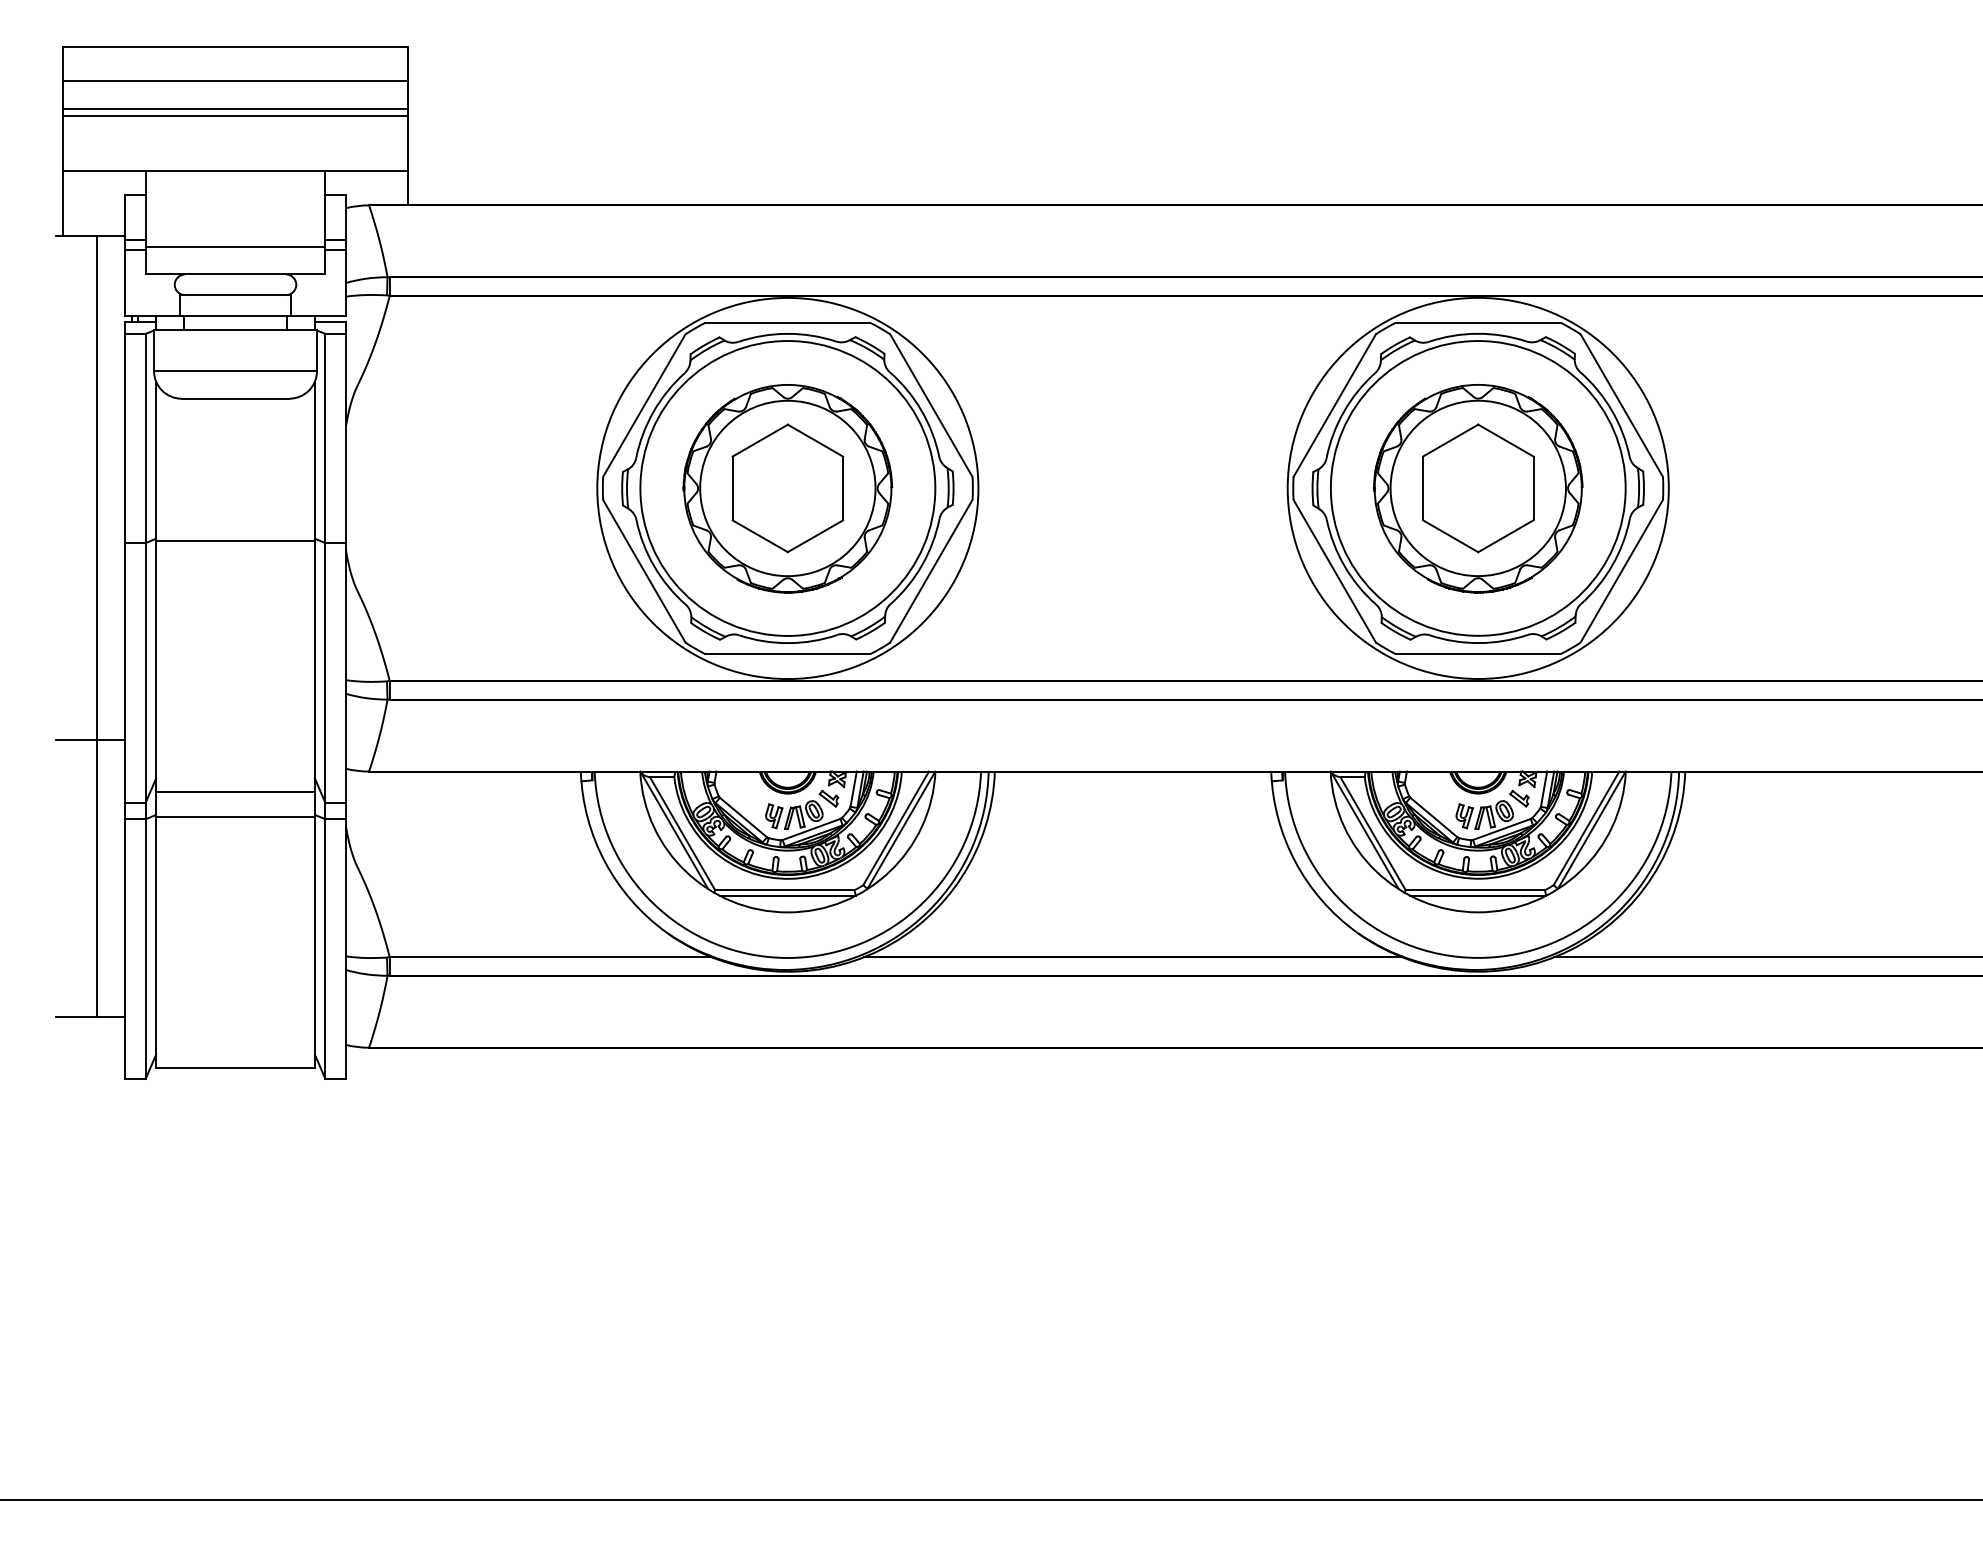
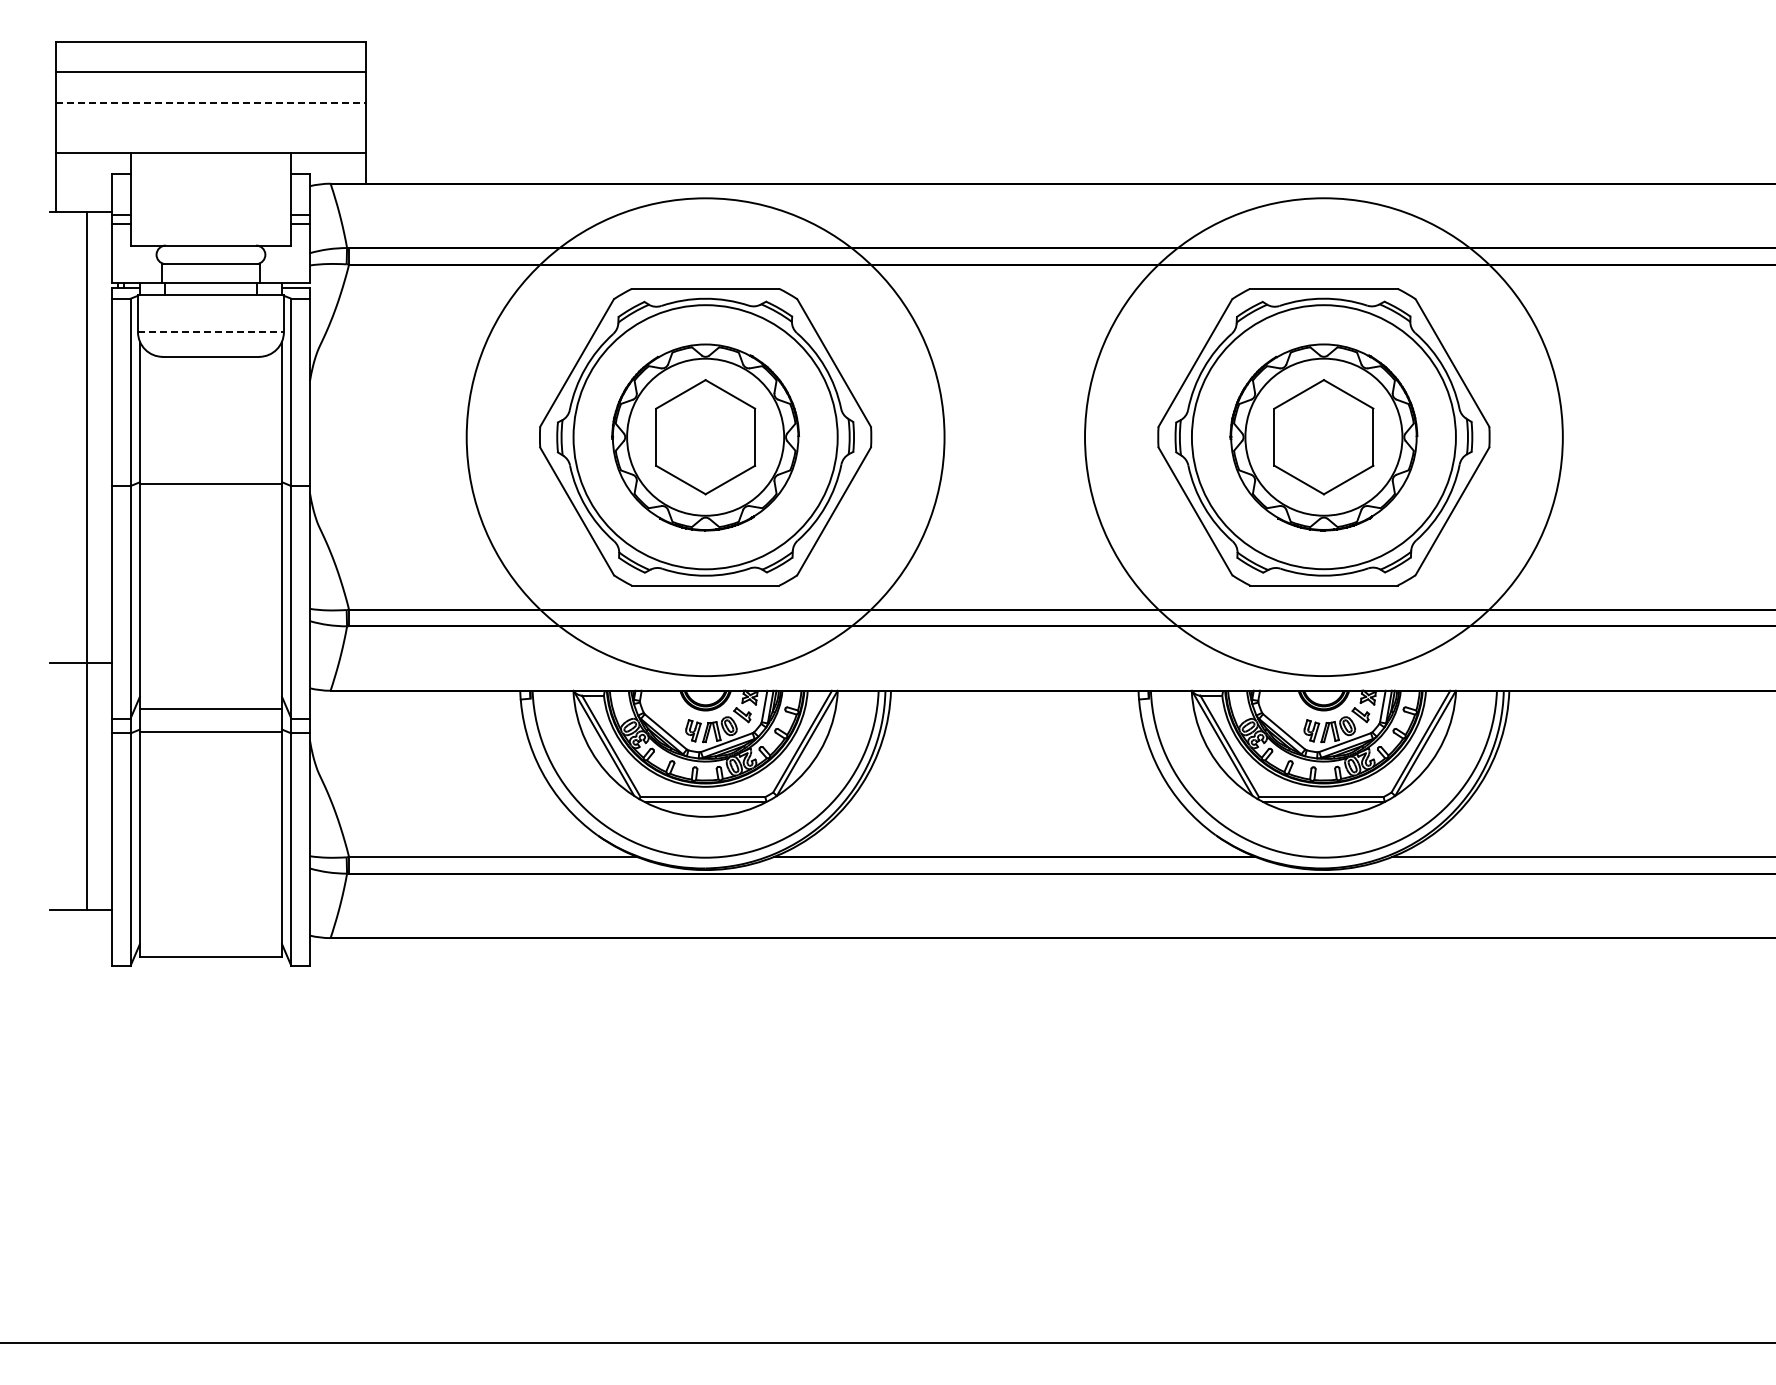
line: (235, 109) -> (210, 97), removed
line: (235, 115) -> (210, 103), solid -> dashed
line: (235, 246) -> (210, 220), removed
line: (235, 371) -> (210, 332), solid -> dashed
circle: (787, 487) -> (705, 436), size x1.4
circle: (1477, 487) -> (1323, 436), size x1.4

